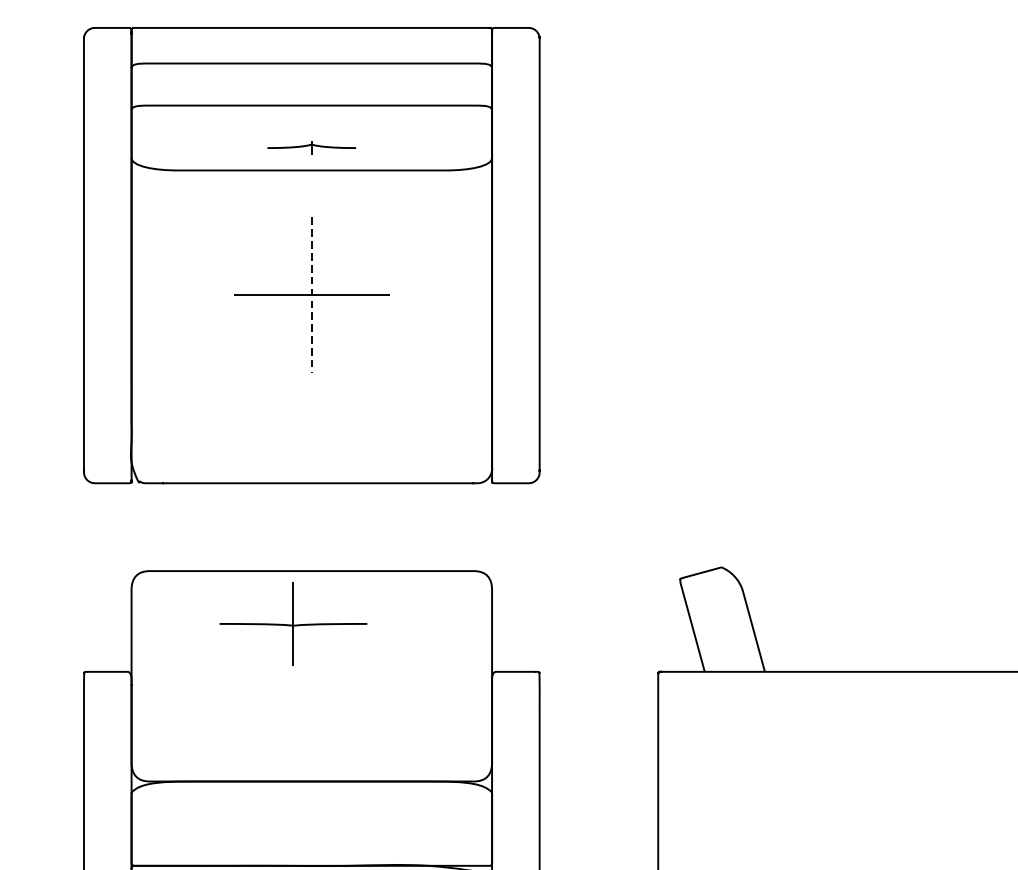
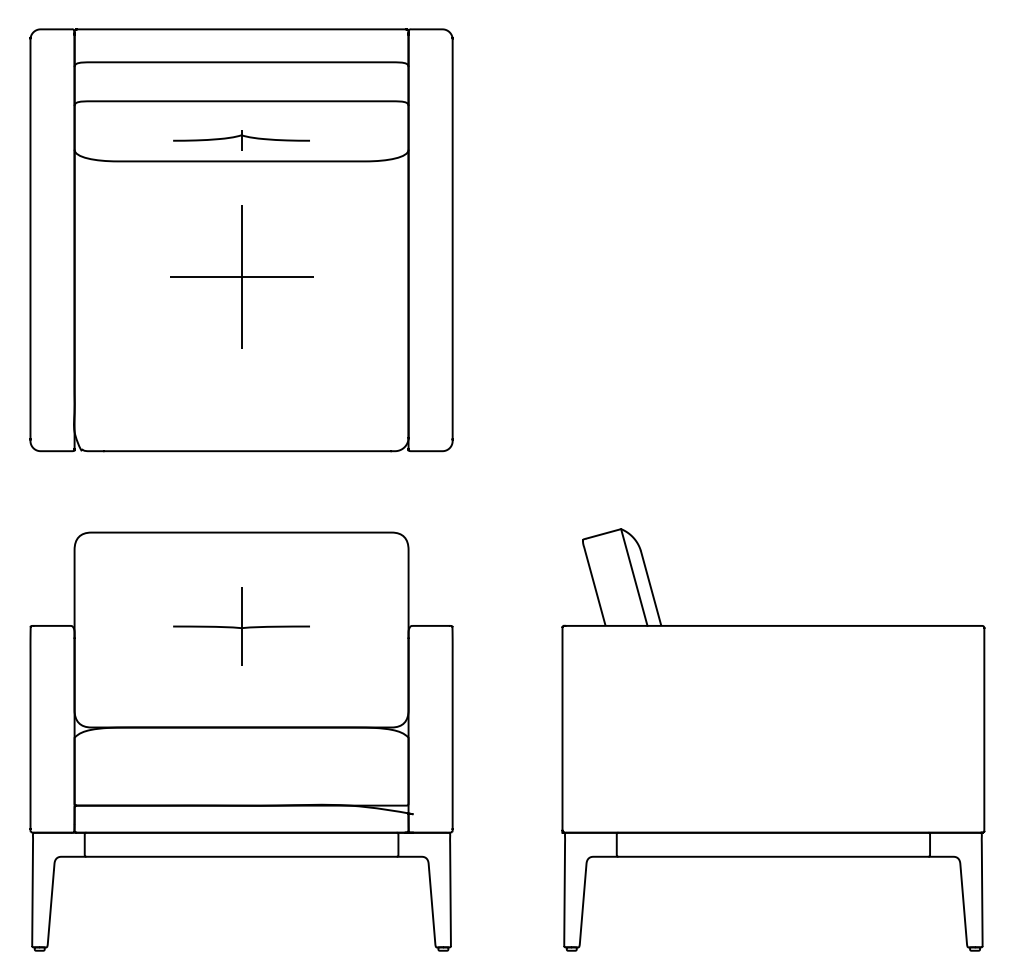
part: (311, 147) -> (241, 140), size x1.67
line: (311, 294) -> (241, 276), dashed -> solid
line: (735, 619) -> (634, 577), added
part: (293, 623) -> (241, 626), moved

